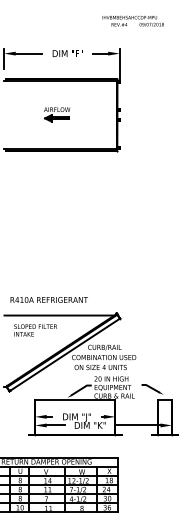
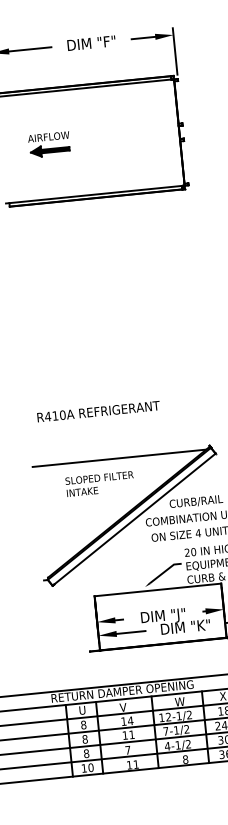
part: (57, 114) -> (49, 144), moved
text: (48, 299) -> (97, 410), moved
text: (35, 330) -> (99, 484), moved

